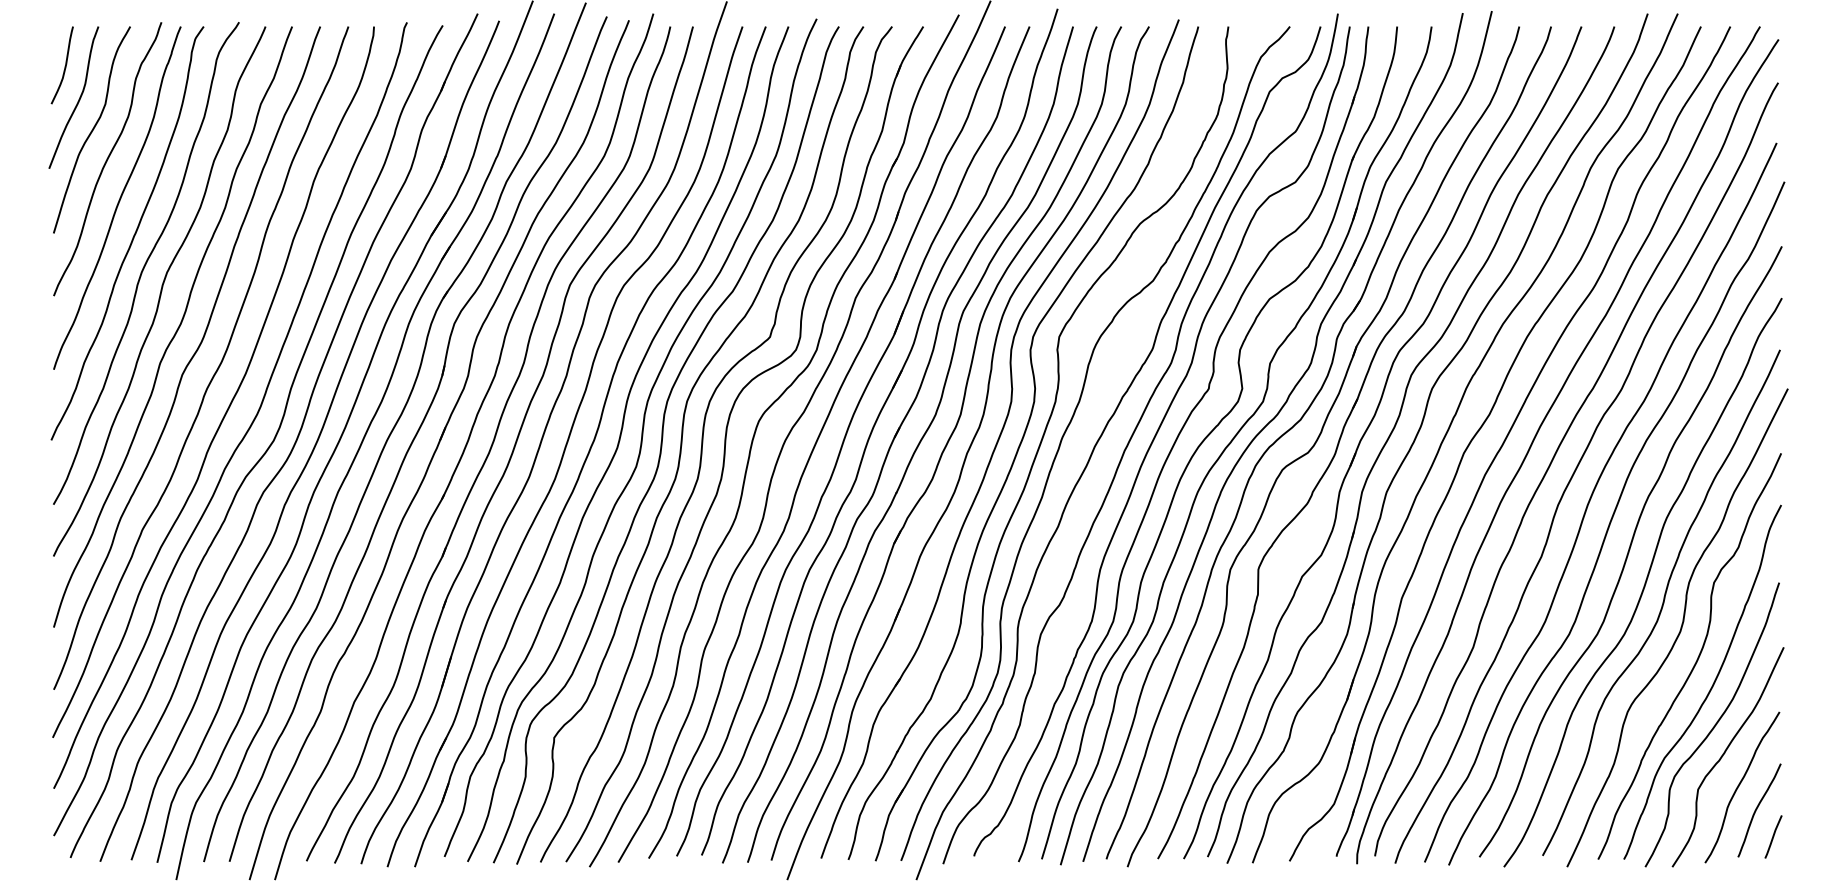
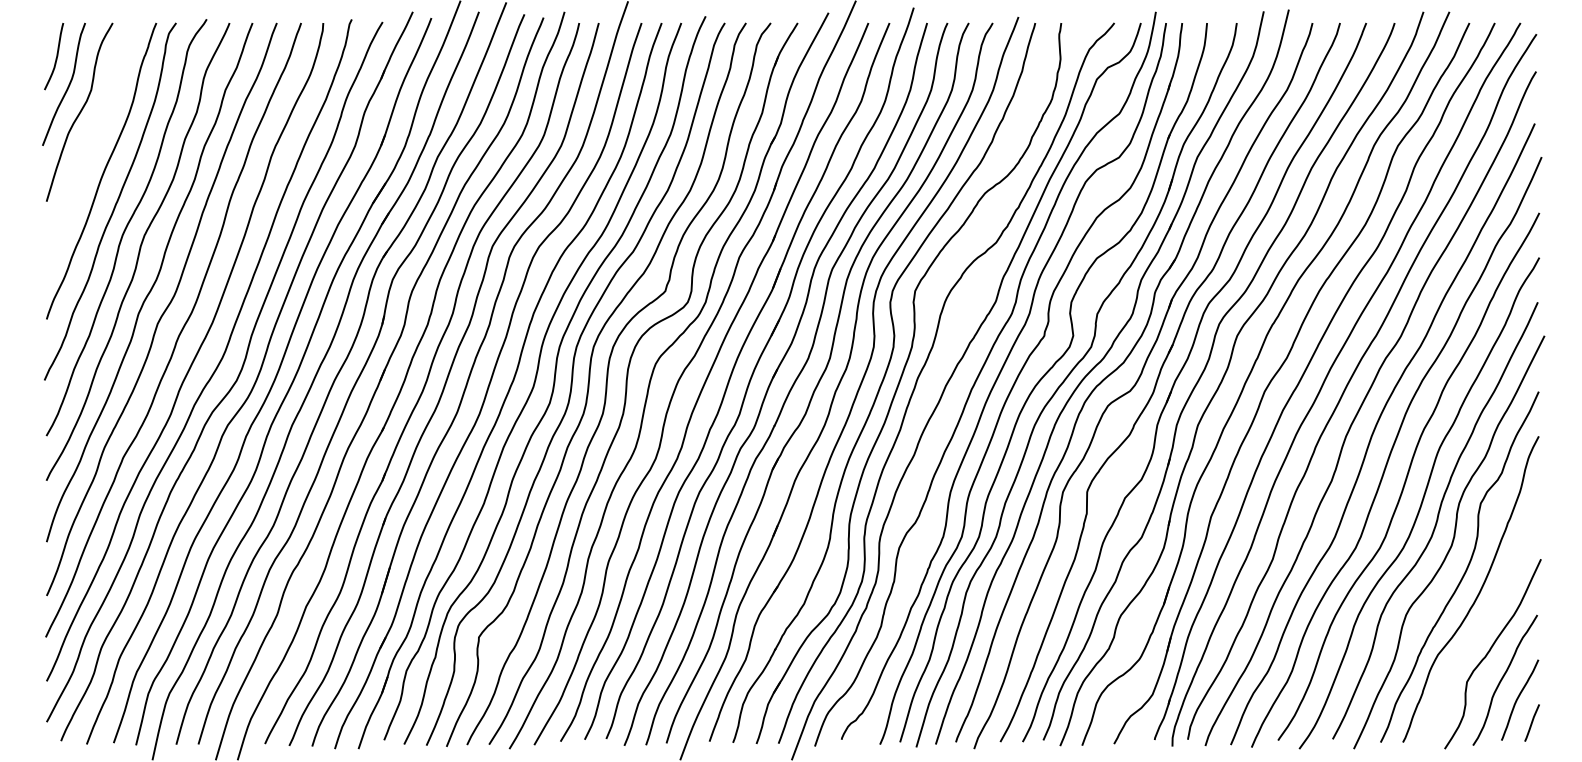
curve: (108, 159) -> (93, 137), removed
curve: (1713, 725) -> (1480, 626), removed

